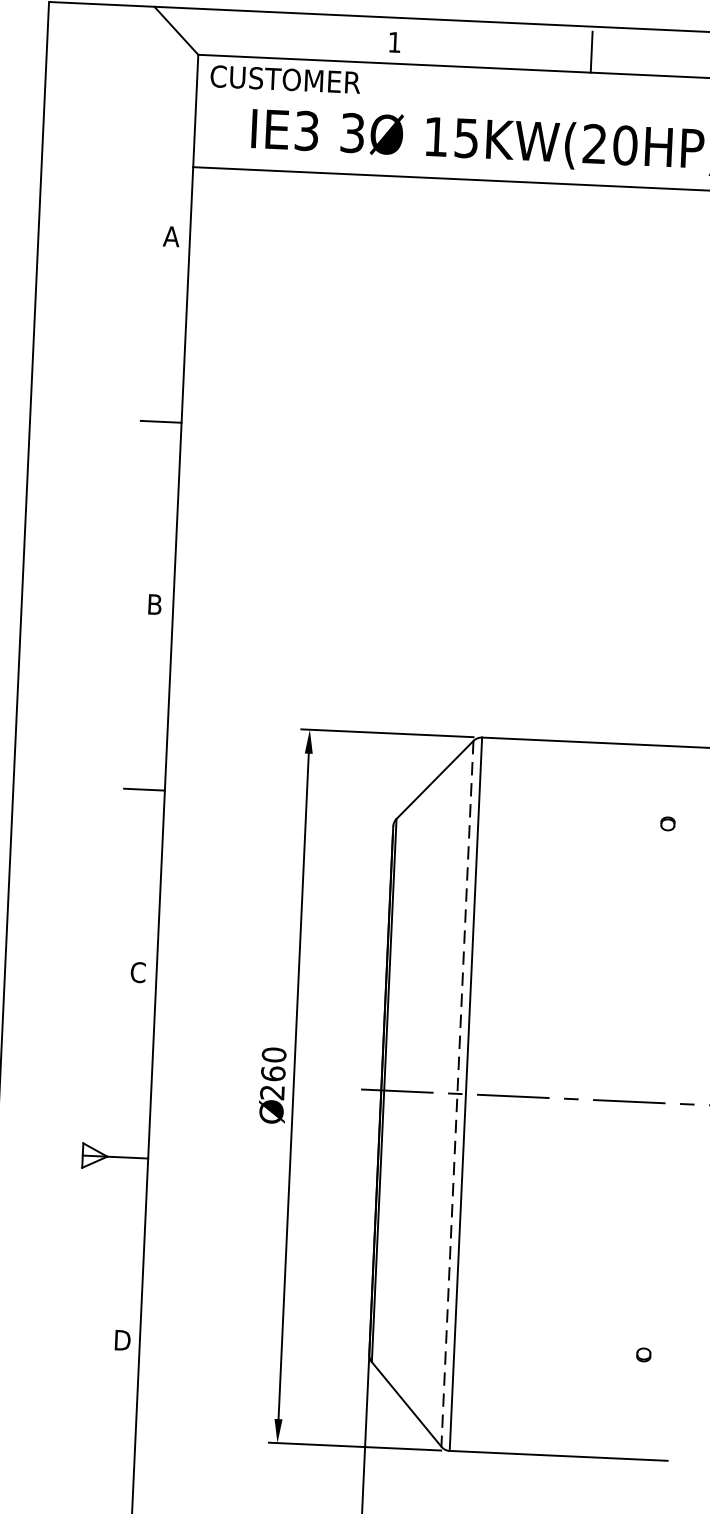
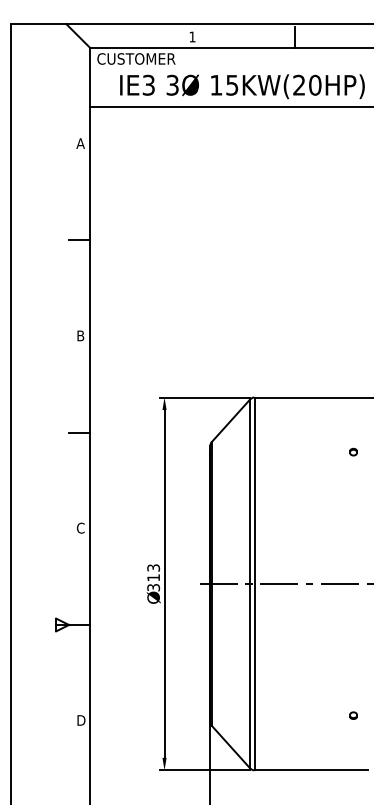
part: (667, 822) -> (353, 451), moved
text: (273, 1073) -> (153, 577), 260 -> 313
line: (458, 1094) -> (250, 584), dashed -> solid

